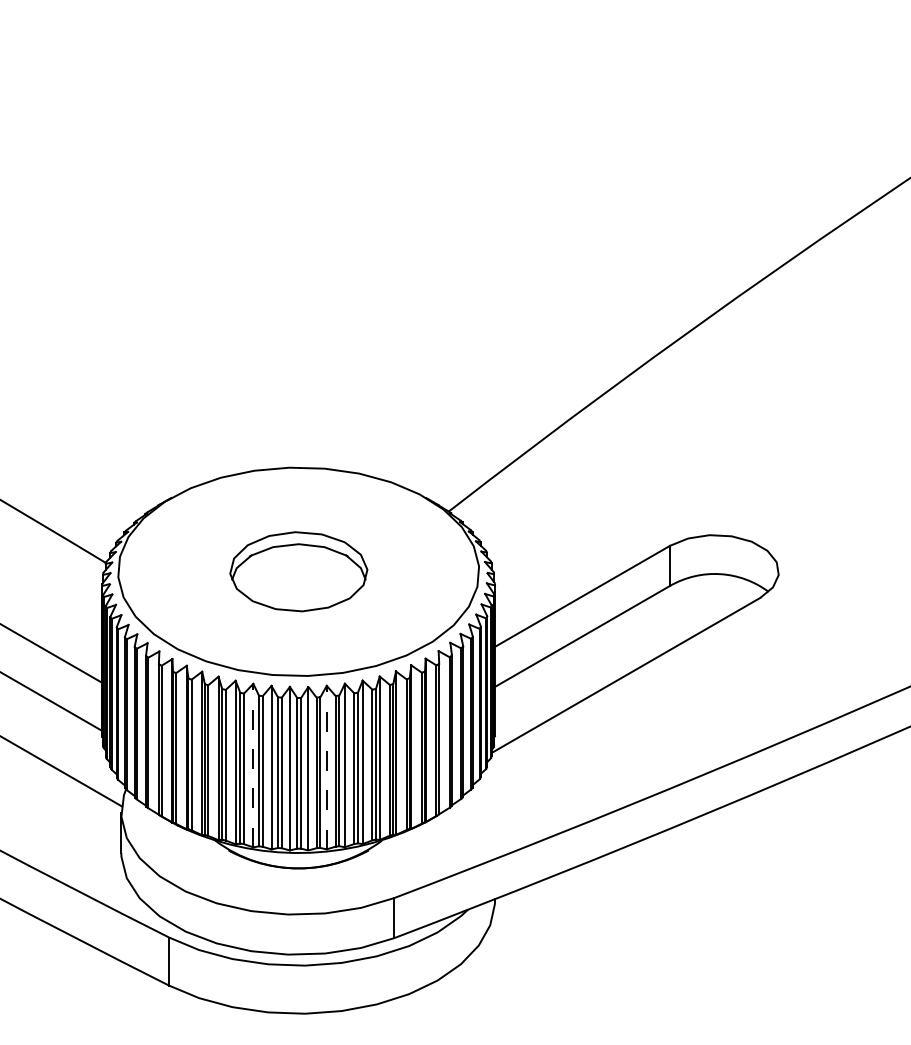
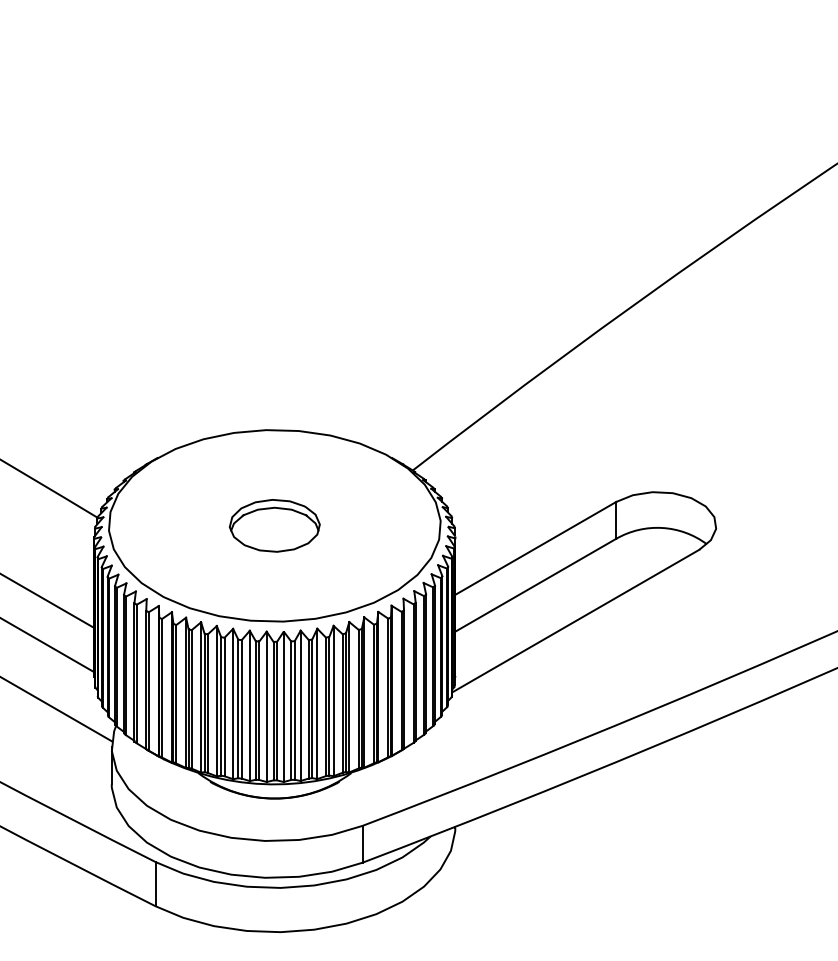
part: (298, 571) -> (274, 525), size x0.71
line: (253, 765) -> (233, 703), dashed -> solid
line: (326, 767) -> (300, 705), dashed -> solid

